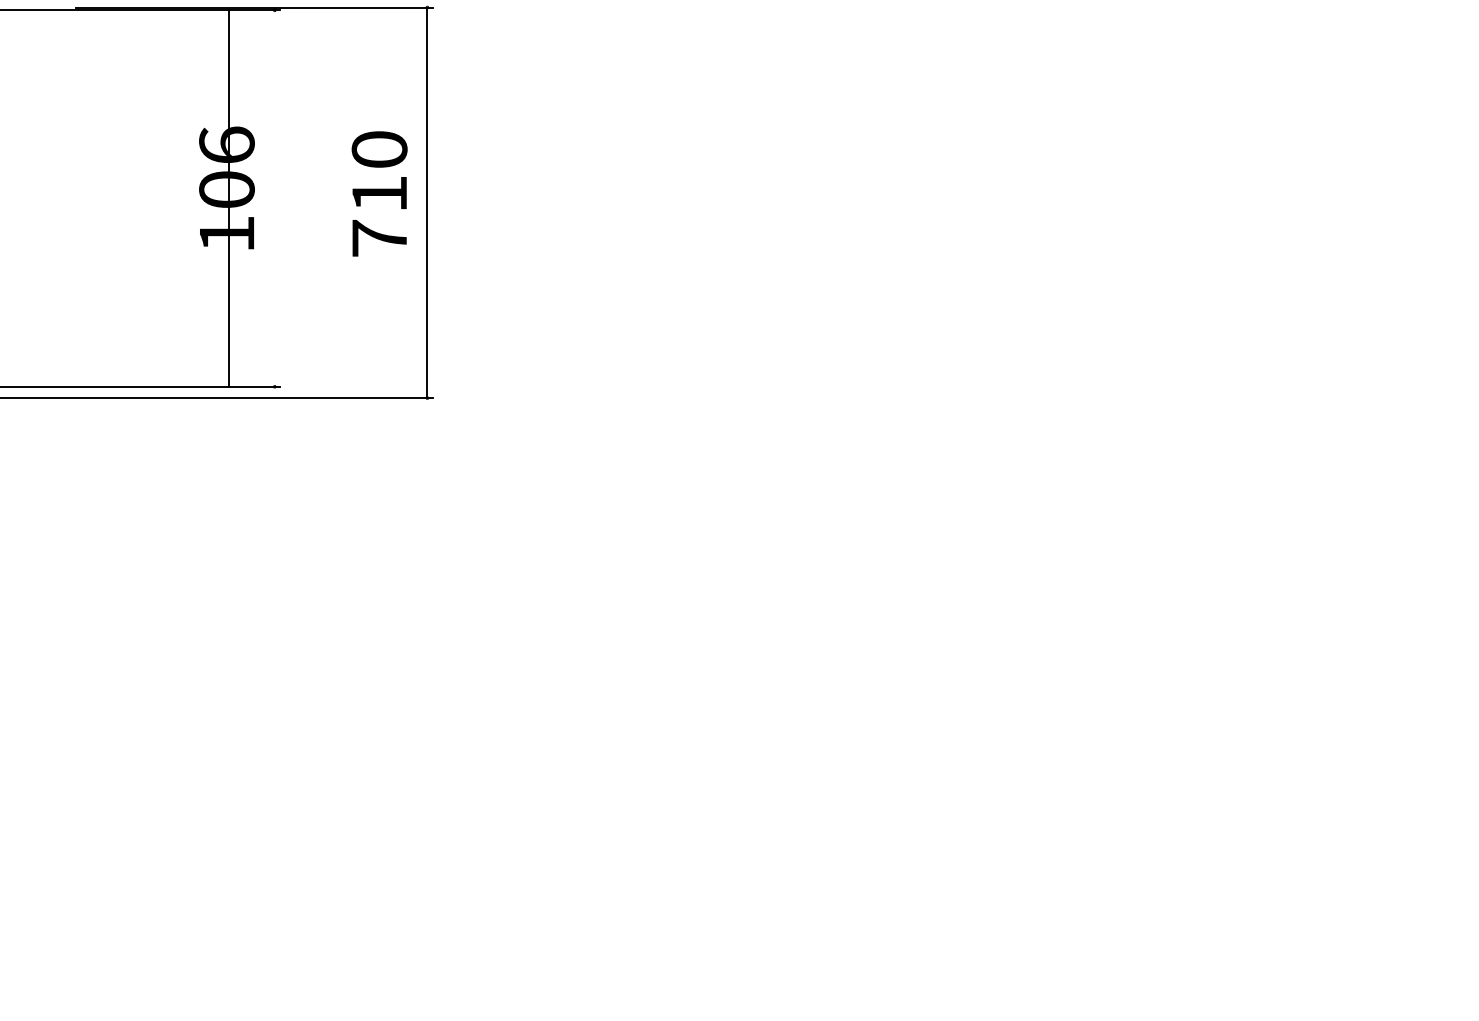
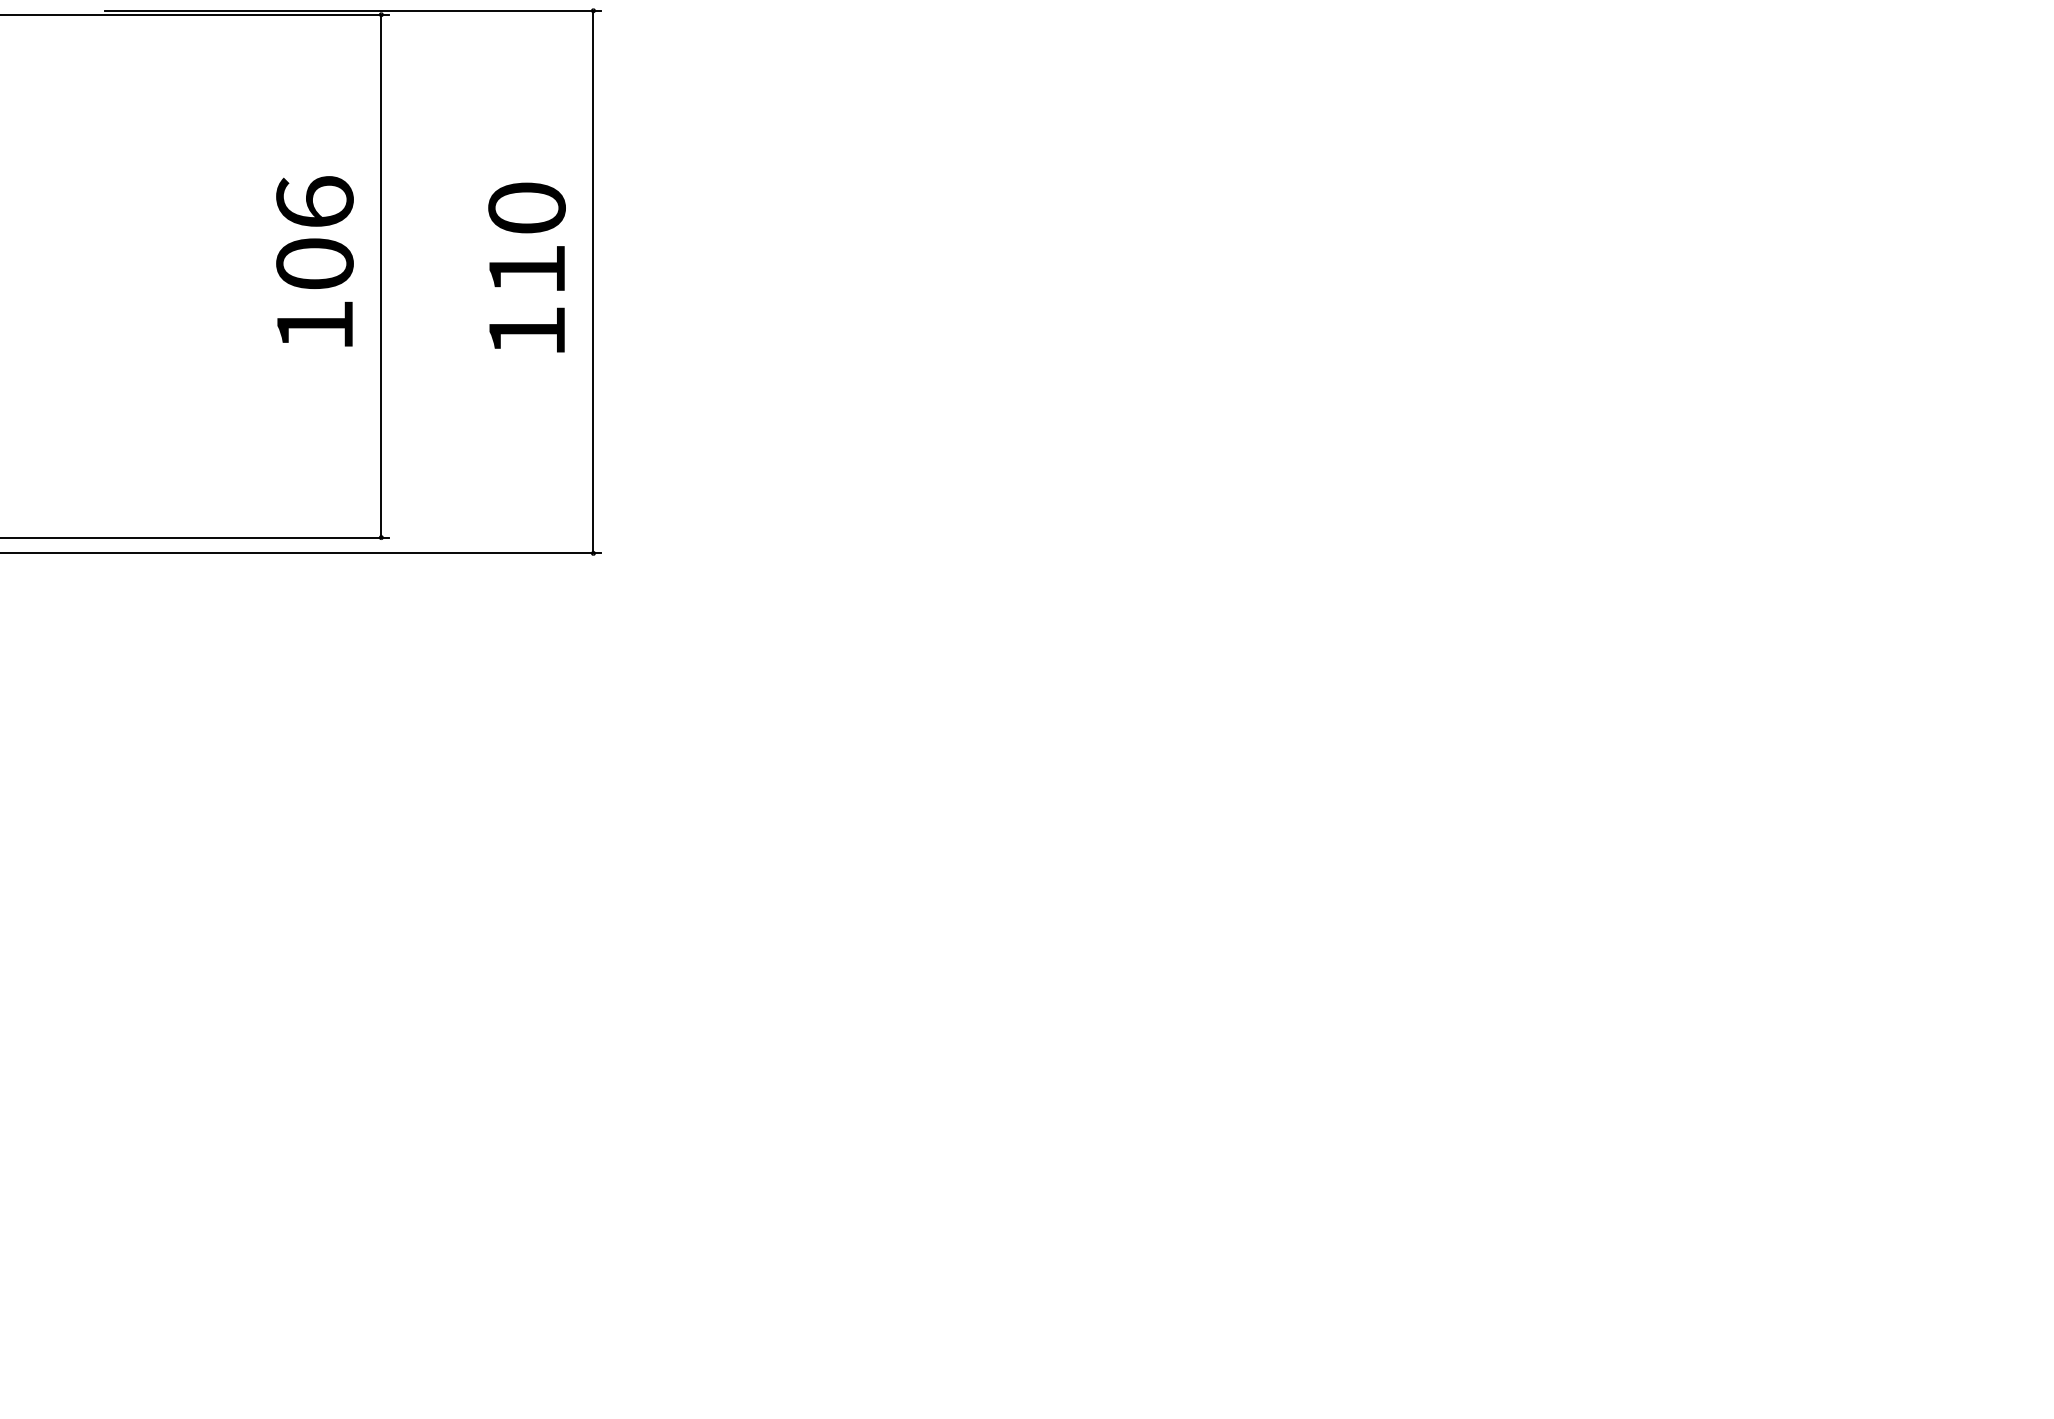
line: (229, 198) -> (381, 275), moved
text: (379, 237) -> (526, 330), 710 -> 110

